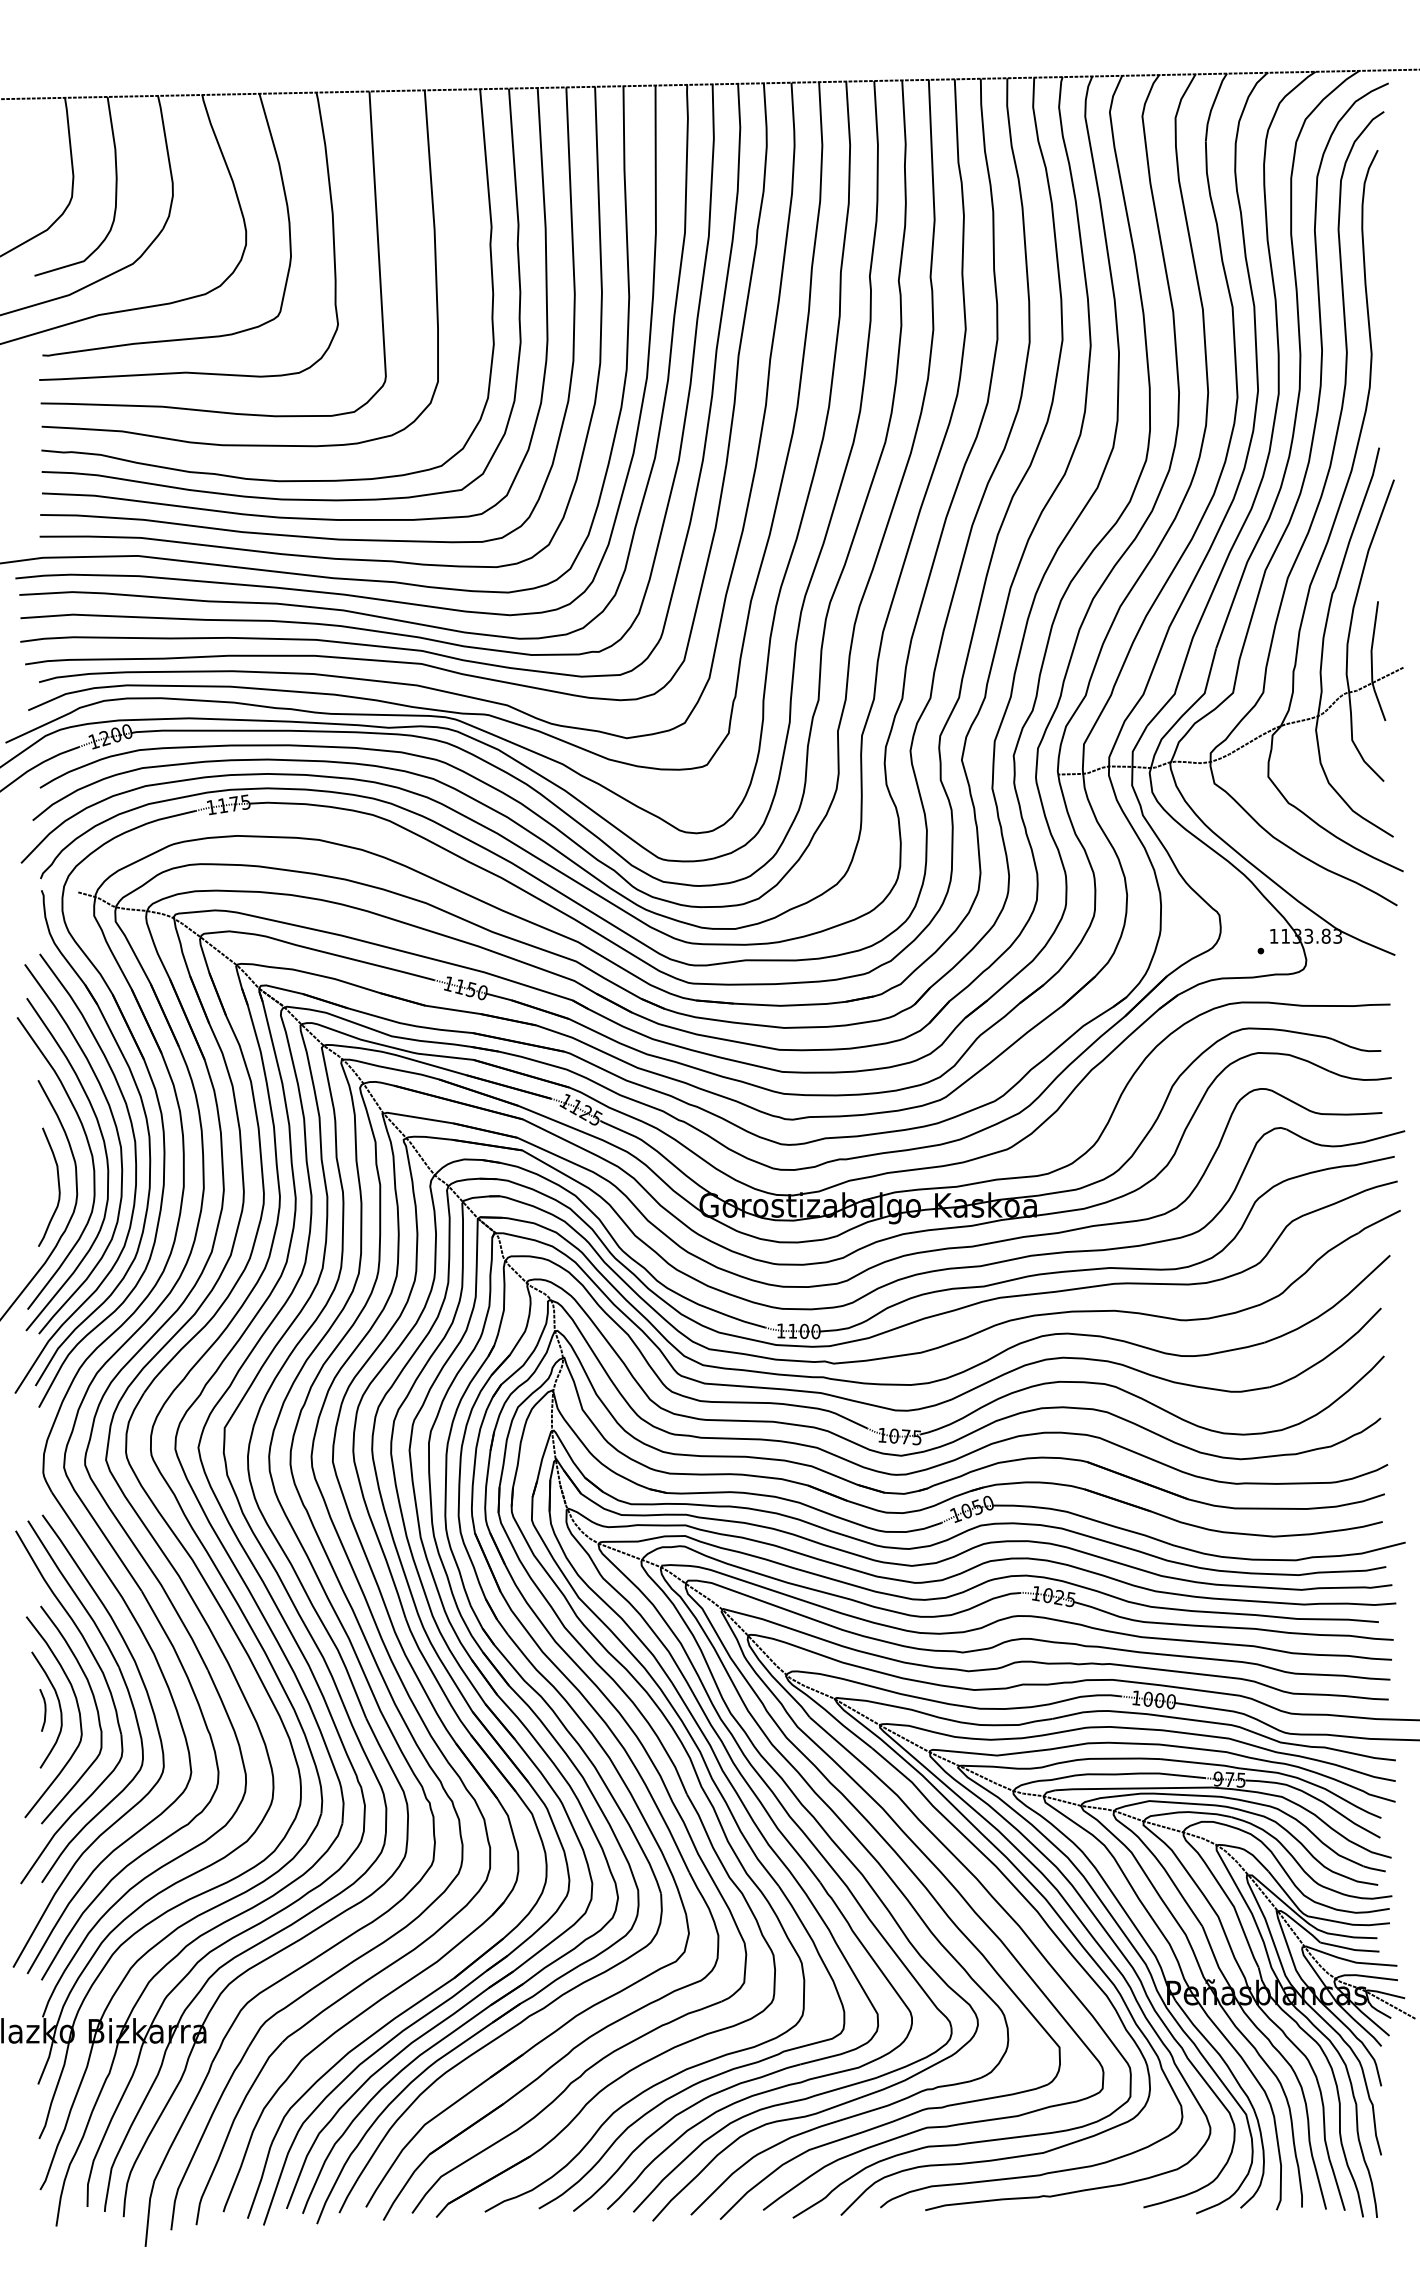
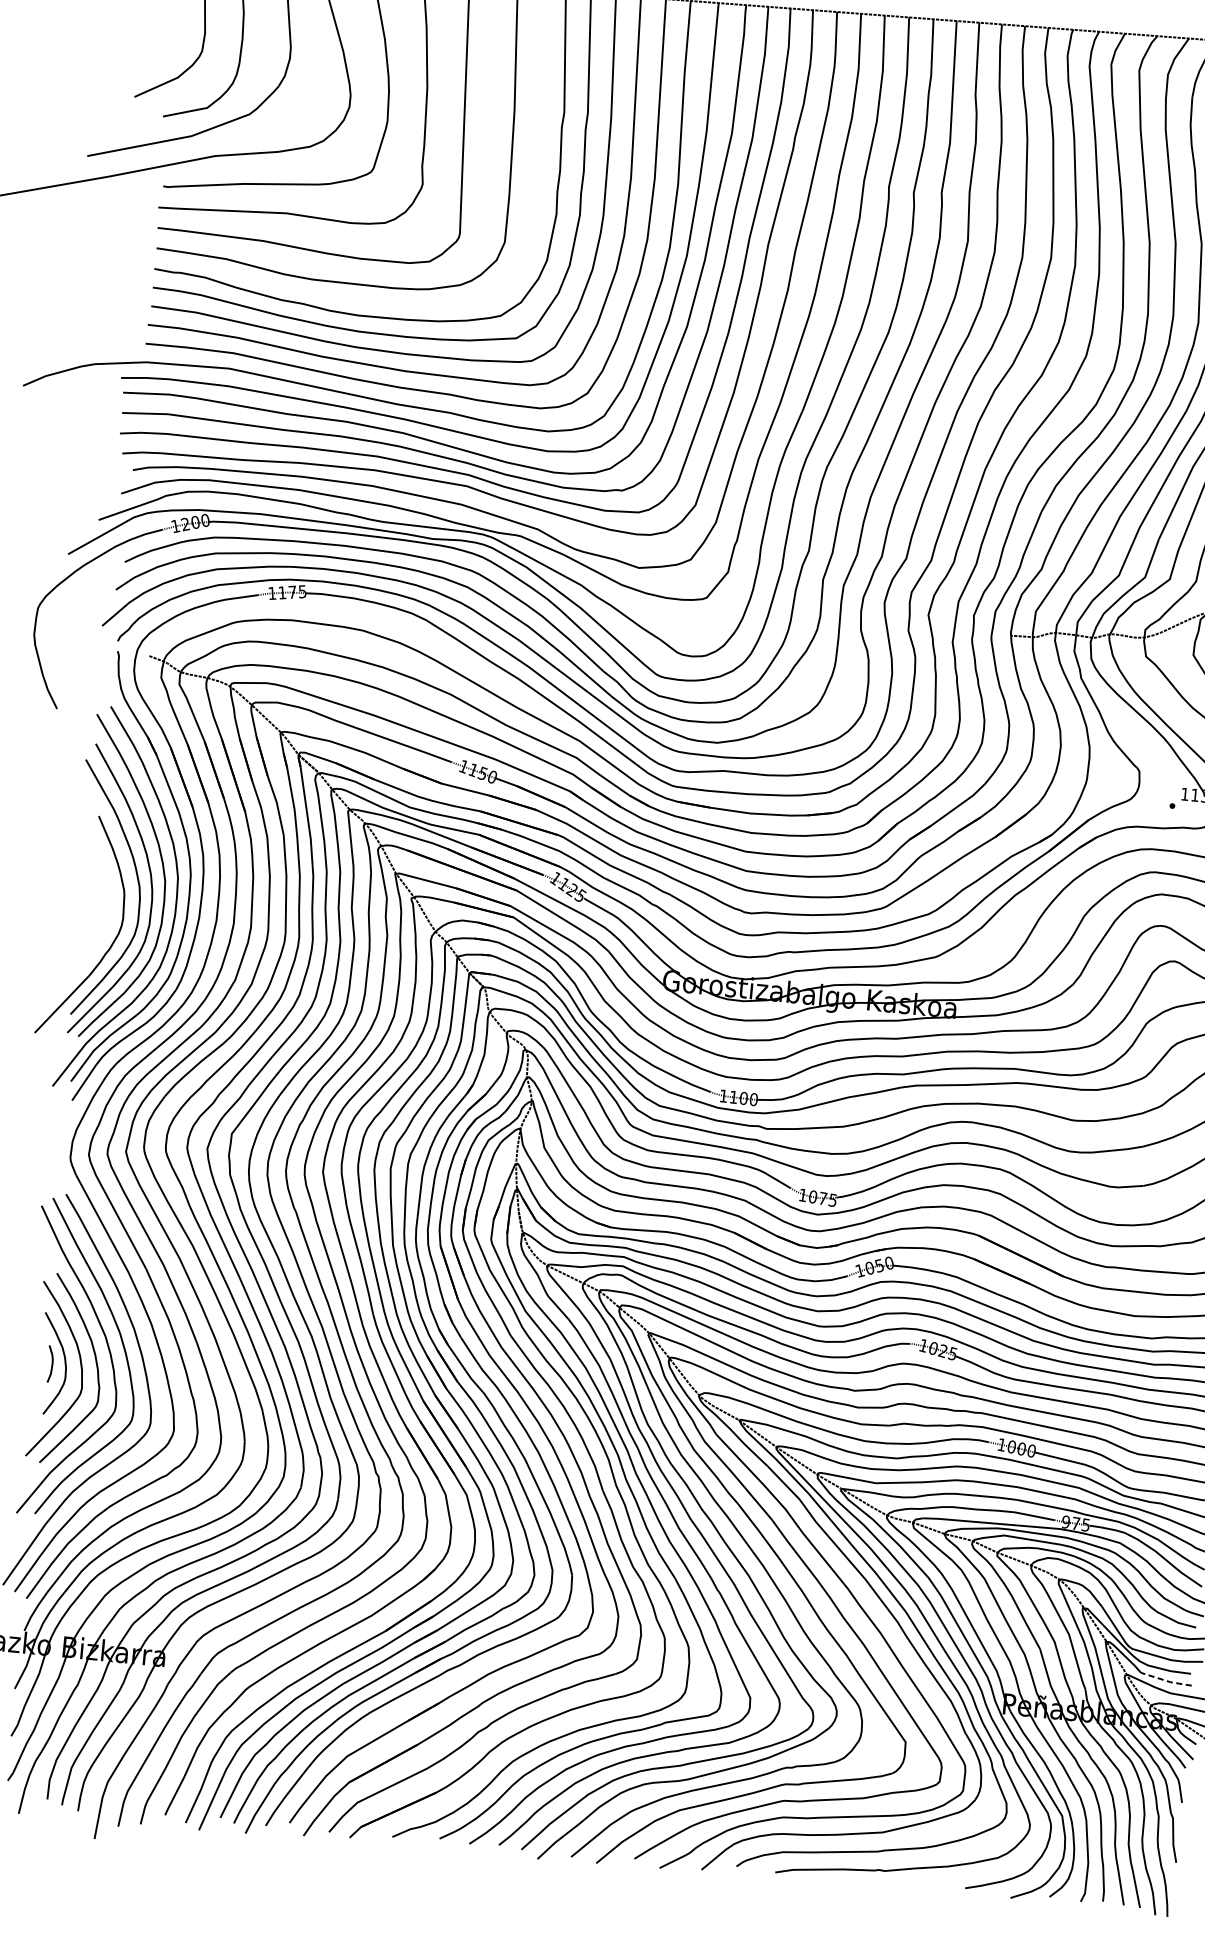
curve: (58, 1186) -> (107, 910), removed
line: (1350, 1949) -> (1166, 1681), solid -> dashed

